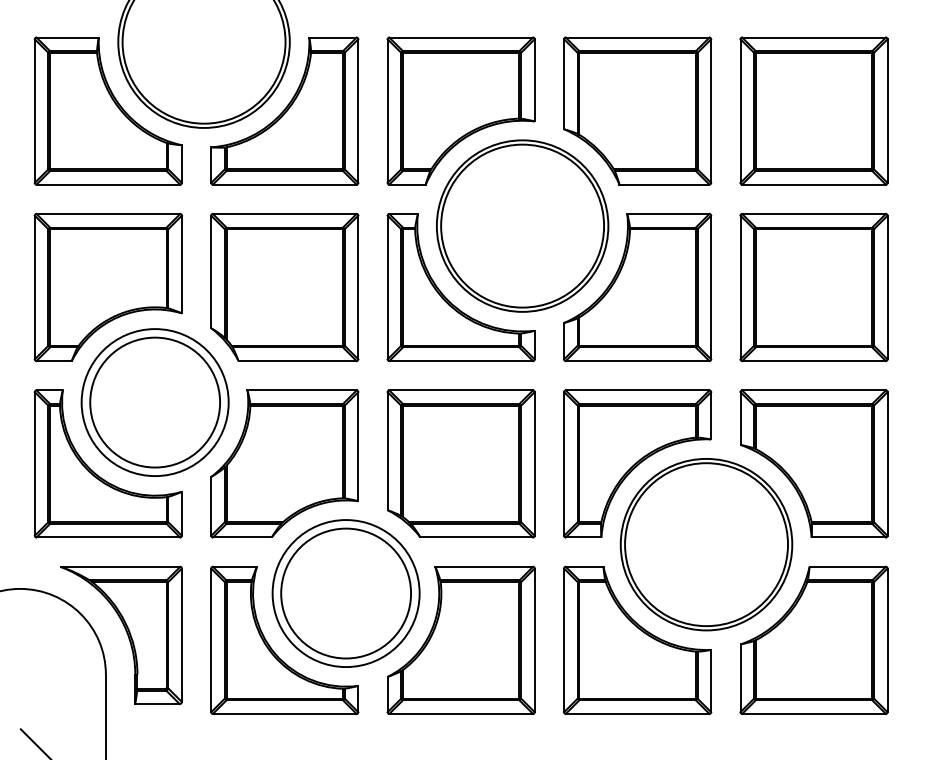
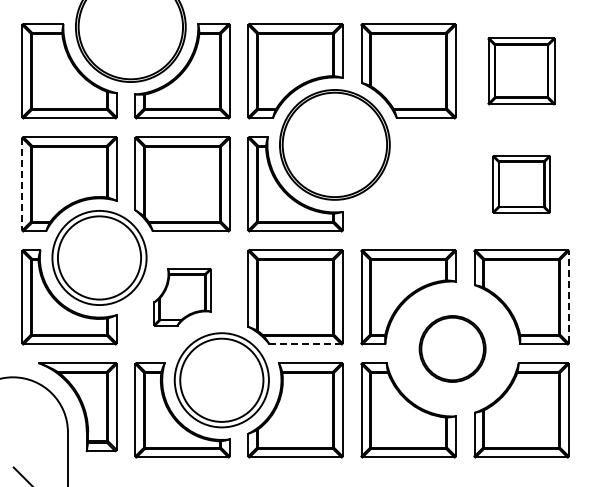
part: (813, 111) -> (521, 71), size x0.7
line: (34, 287) -> (22, 184), solid -> dashed
part: (637, 287) -> (408, 184), removed
part: (813, 287) -> (521, 184), size x0.6
line: (887, 462) -> (568, 296), solid -> dashed
part: (284, 464) -> (182, 297), size x0.6
line: (478, 537) -> (306, 344), solid -> dashed
part: (706, 543) -> (452, 348), size x0.6

